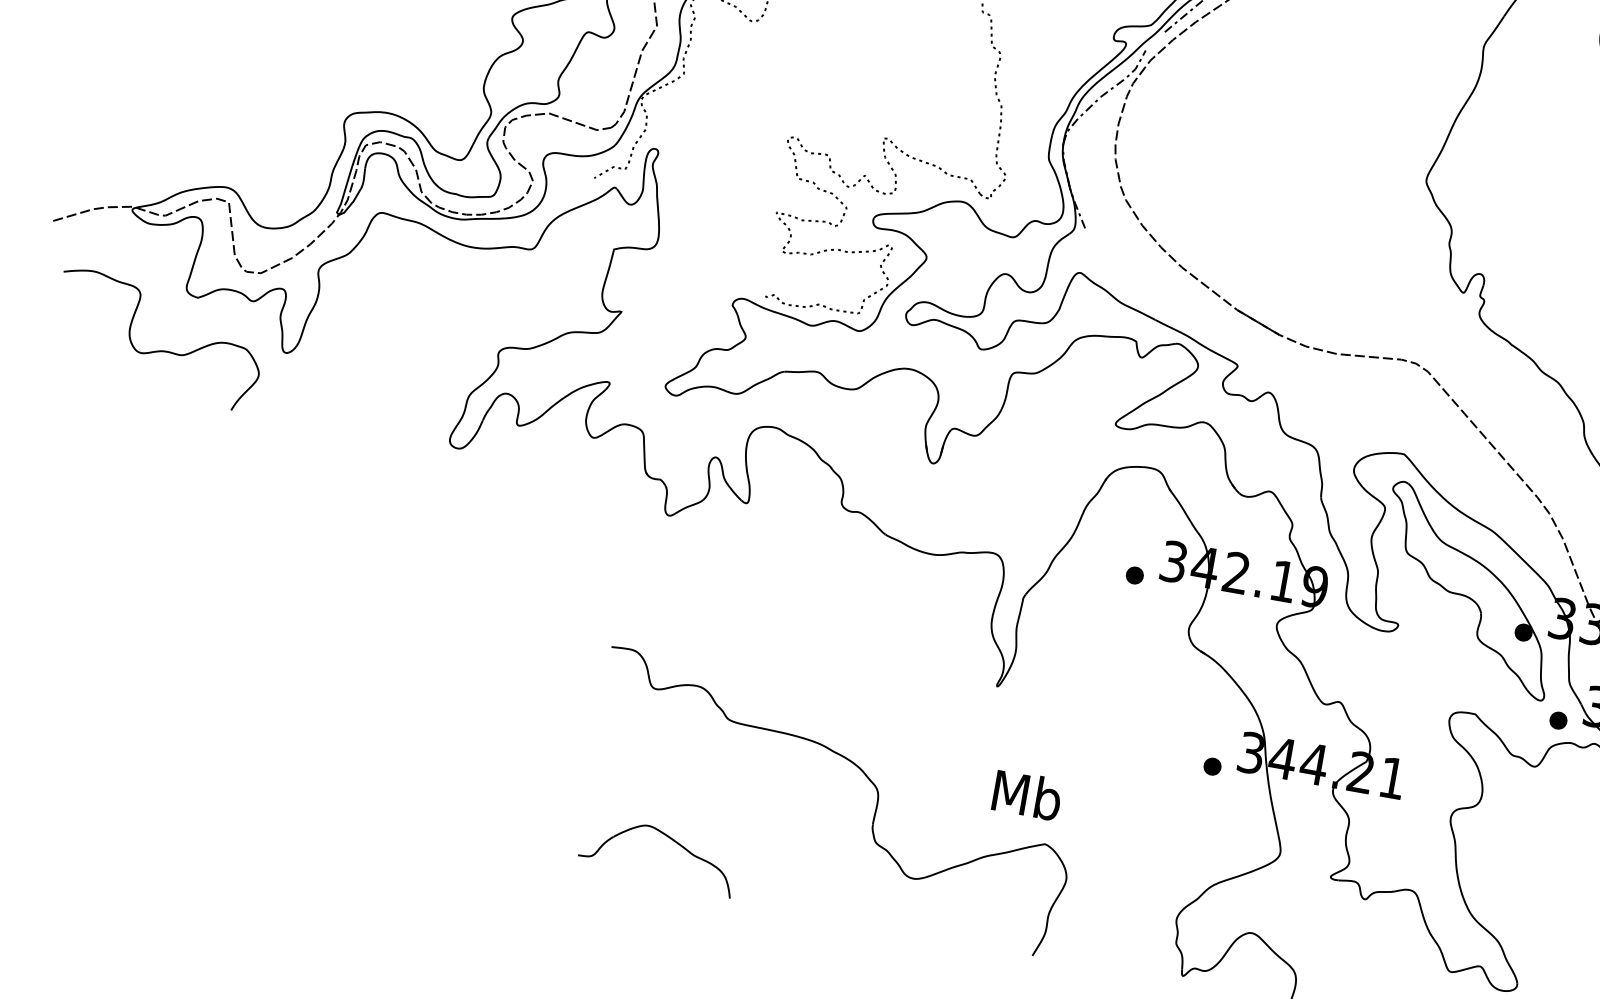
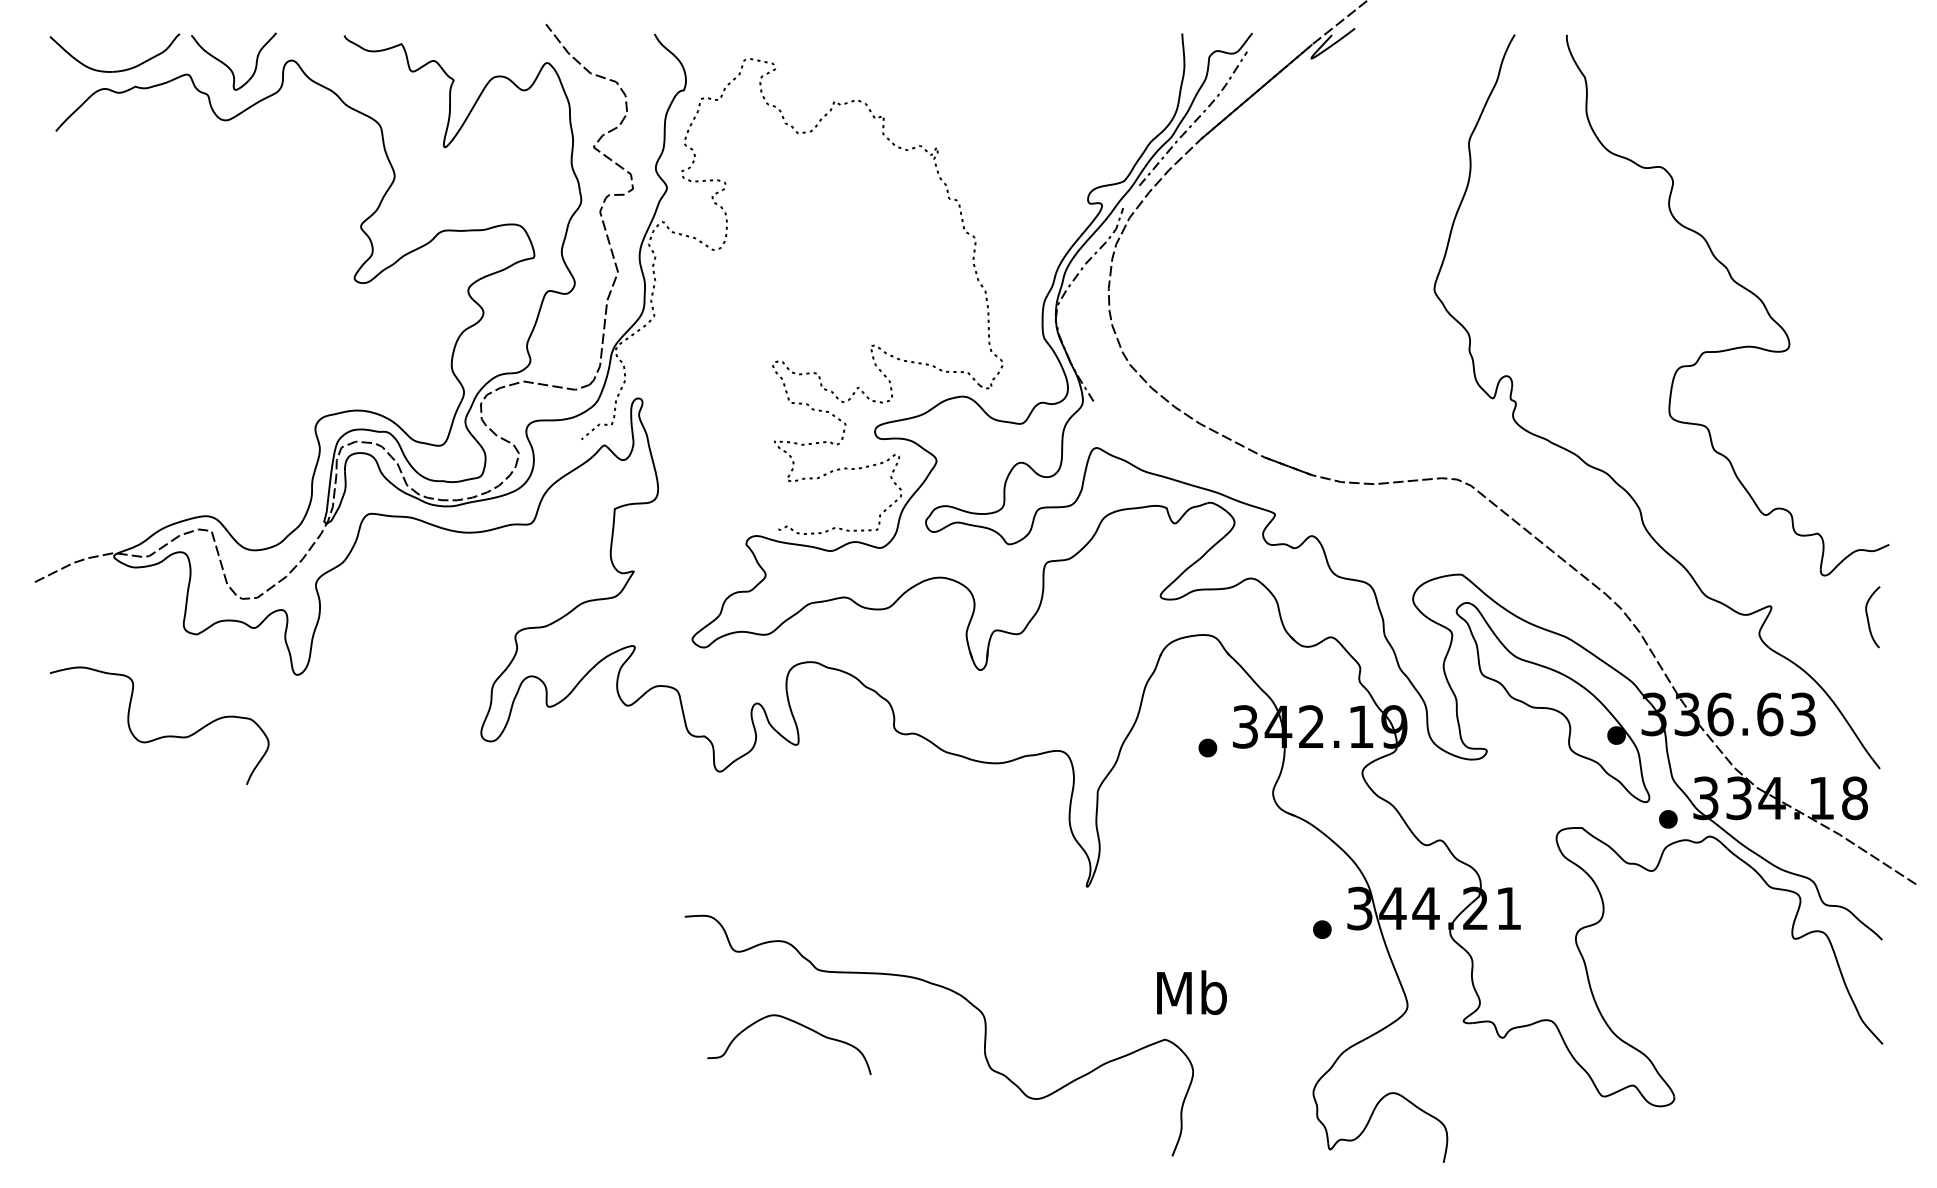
part: (158, 350) -> (161, 736), moved
text: (1027, 794) -> (1191, 992), moved
part: (668, 838) -> (797, 1024), moved

